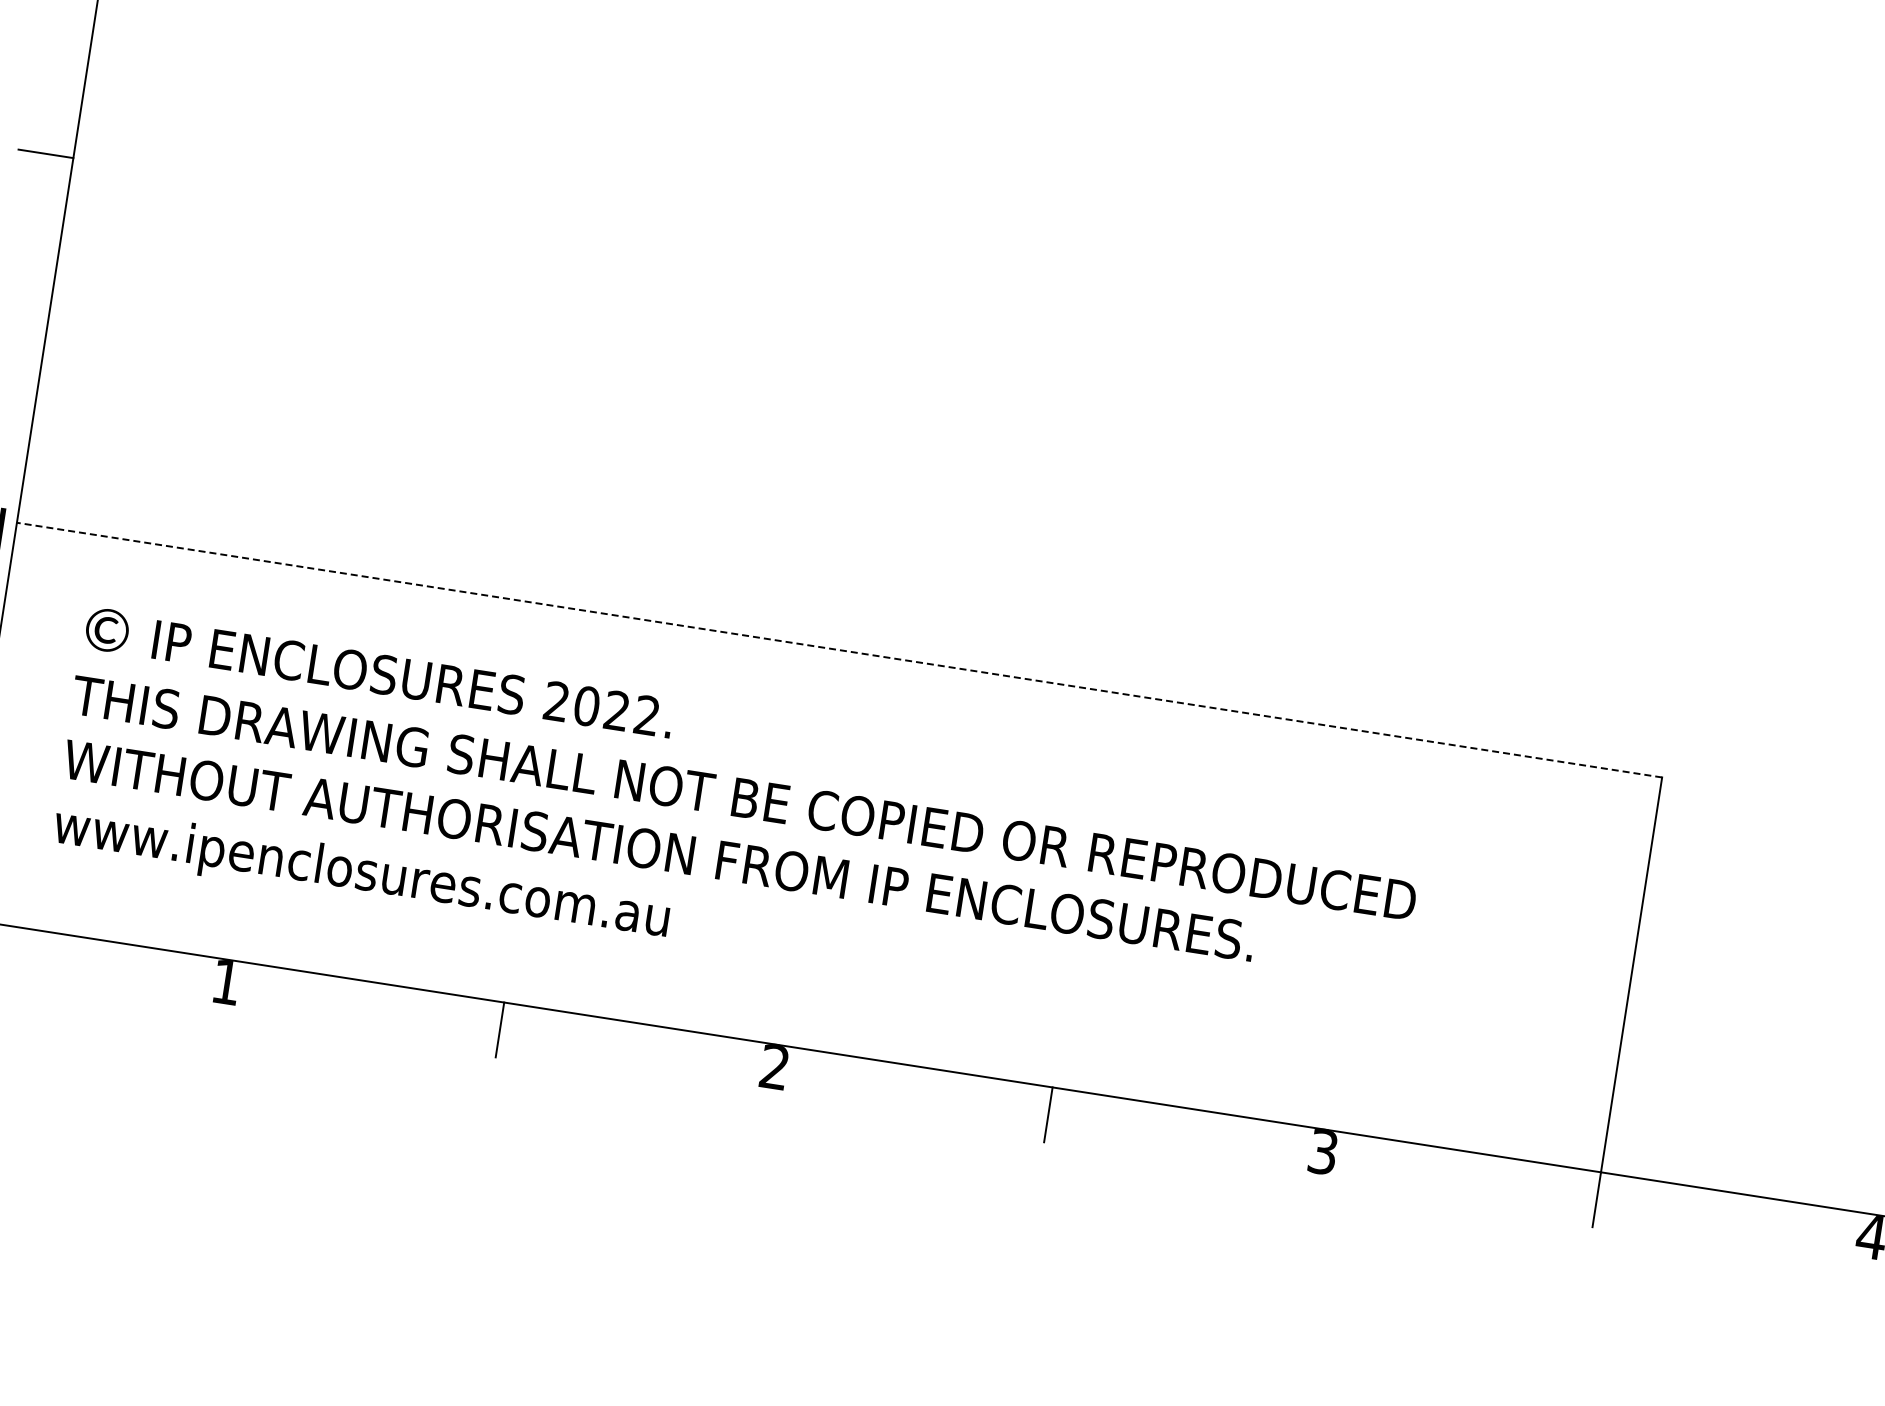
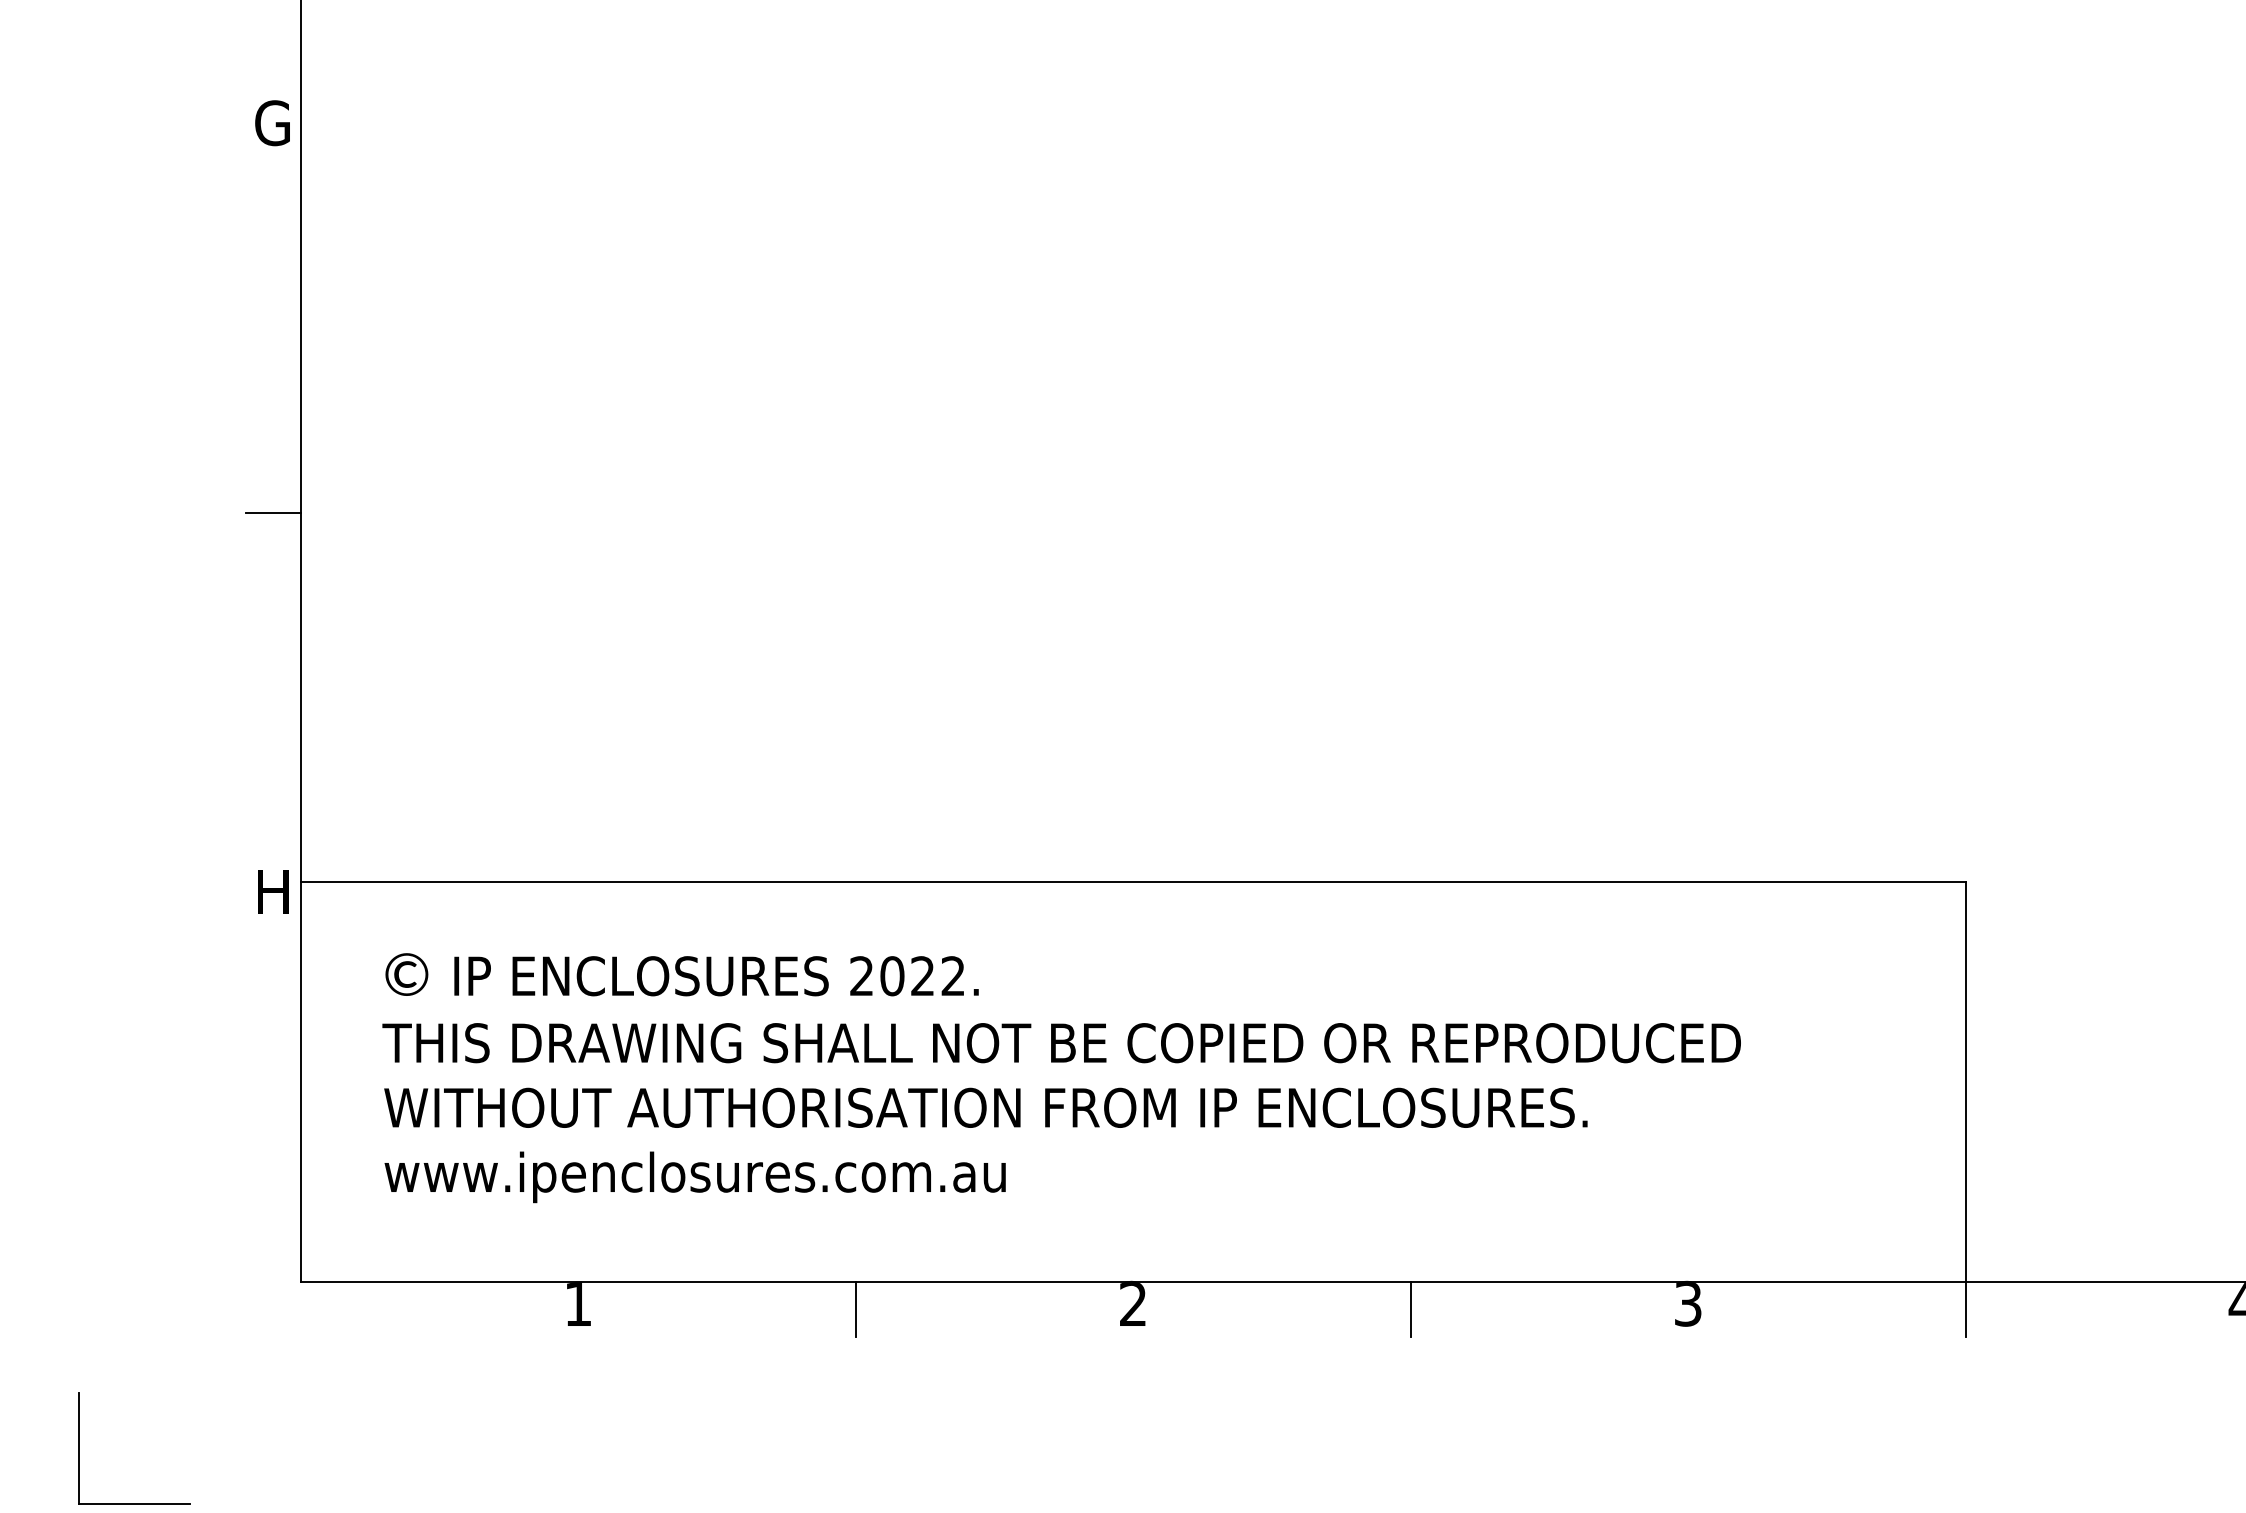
line: (838, 650) -> (1132, 882), dashed -> solid

